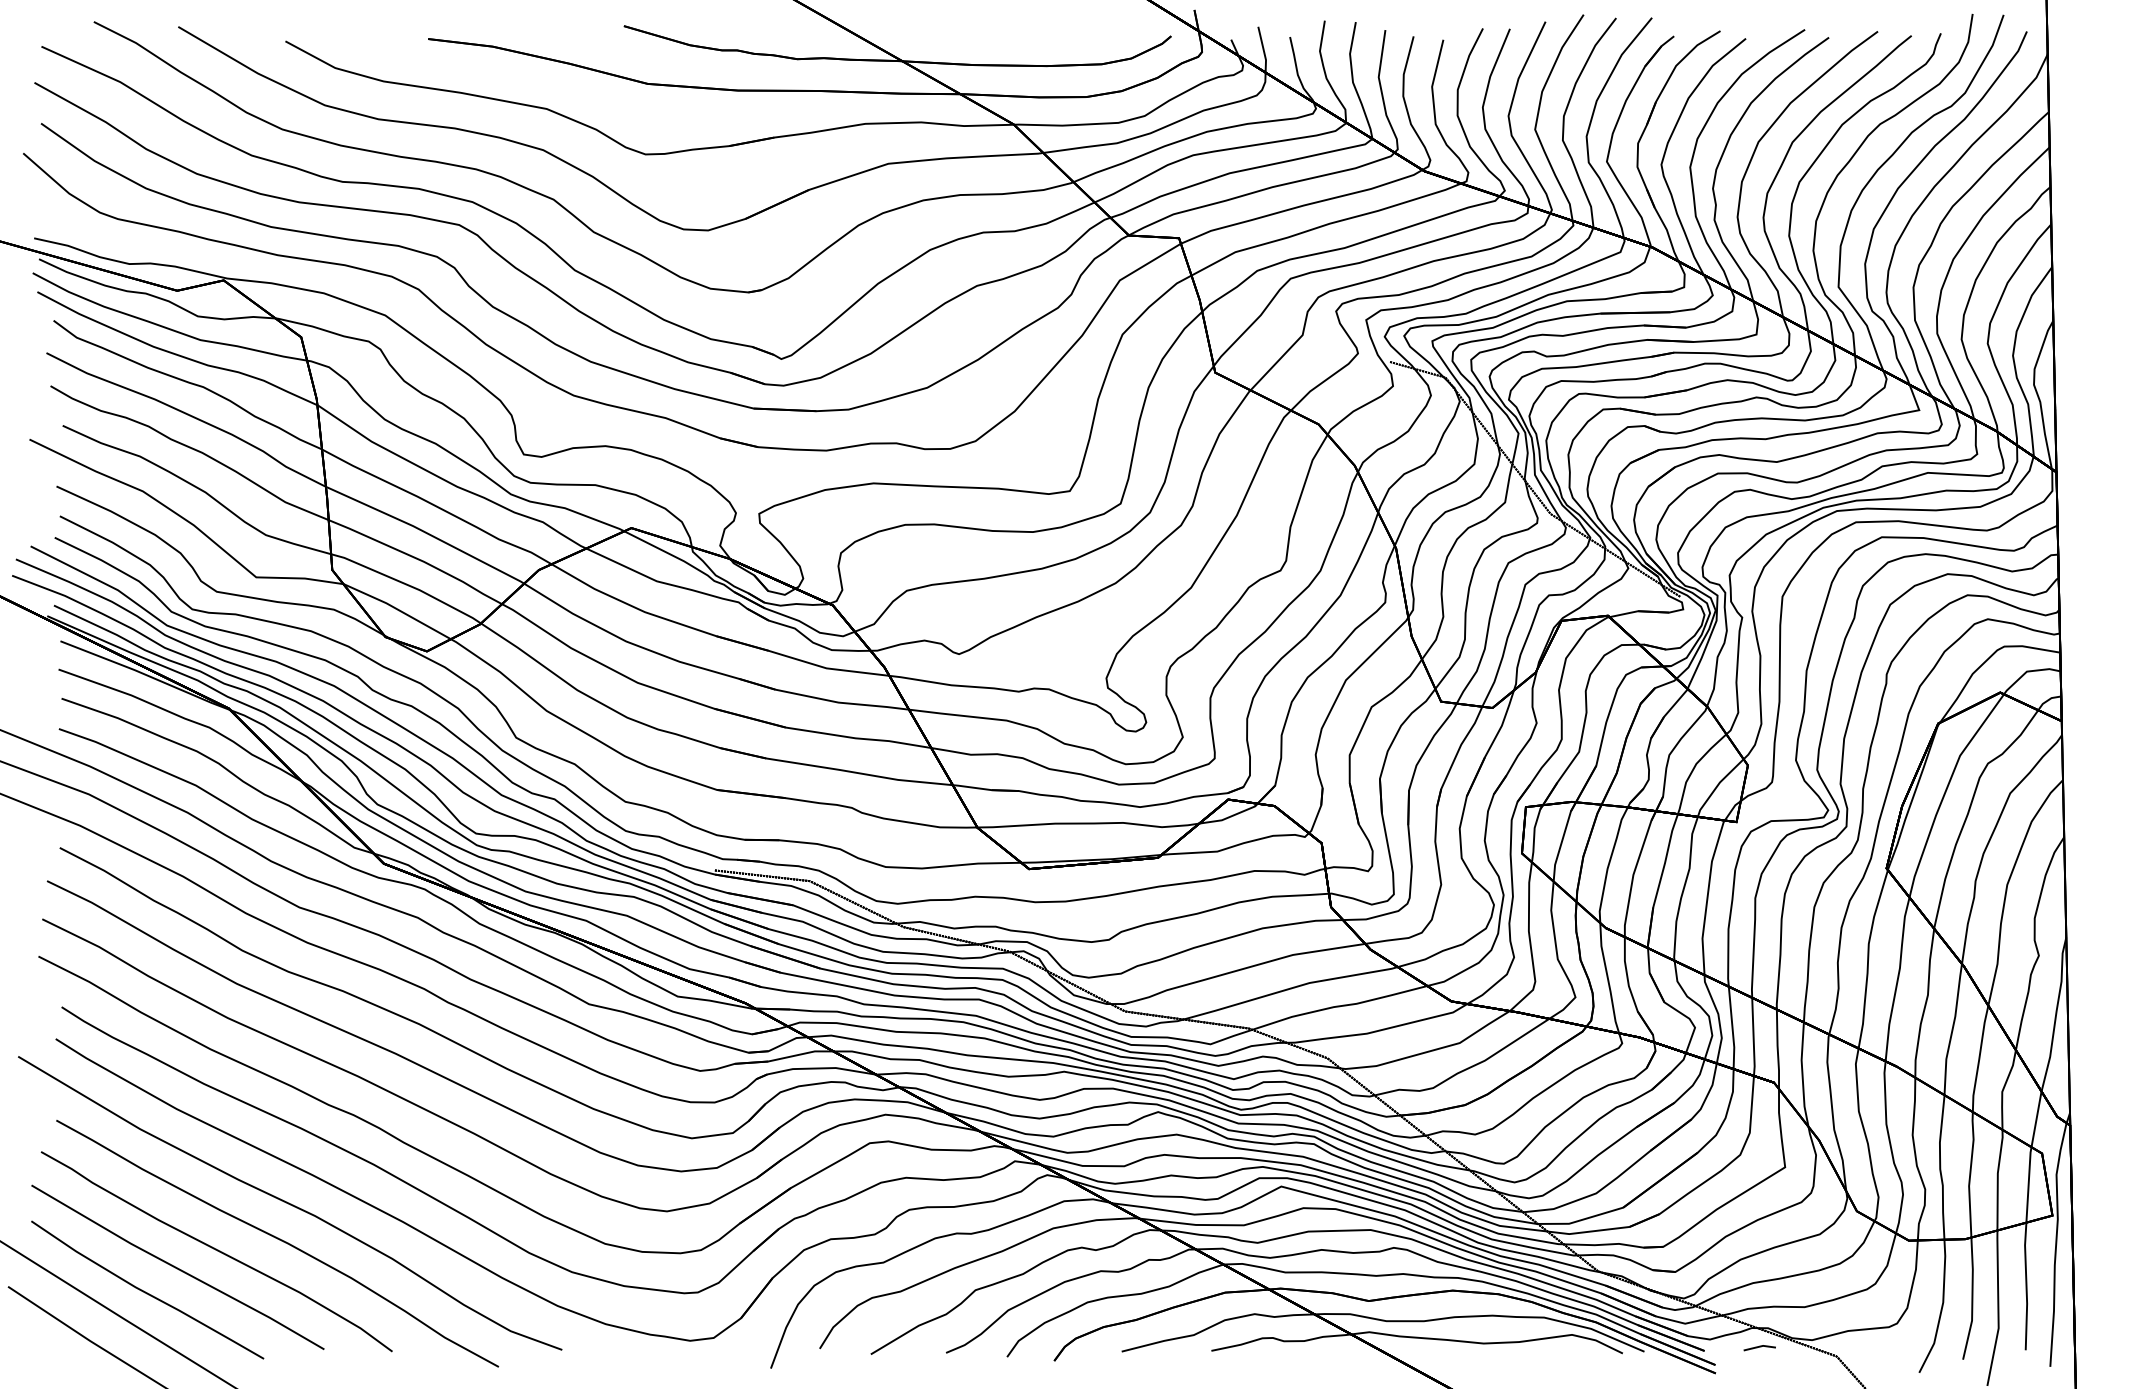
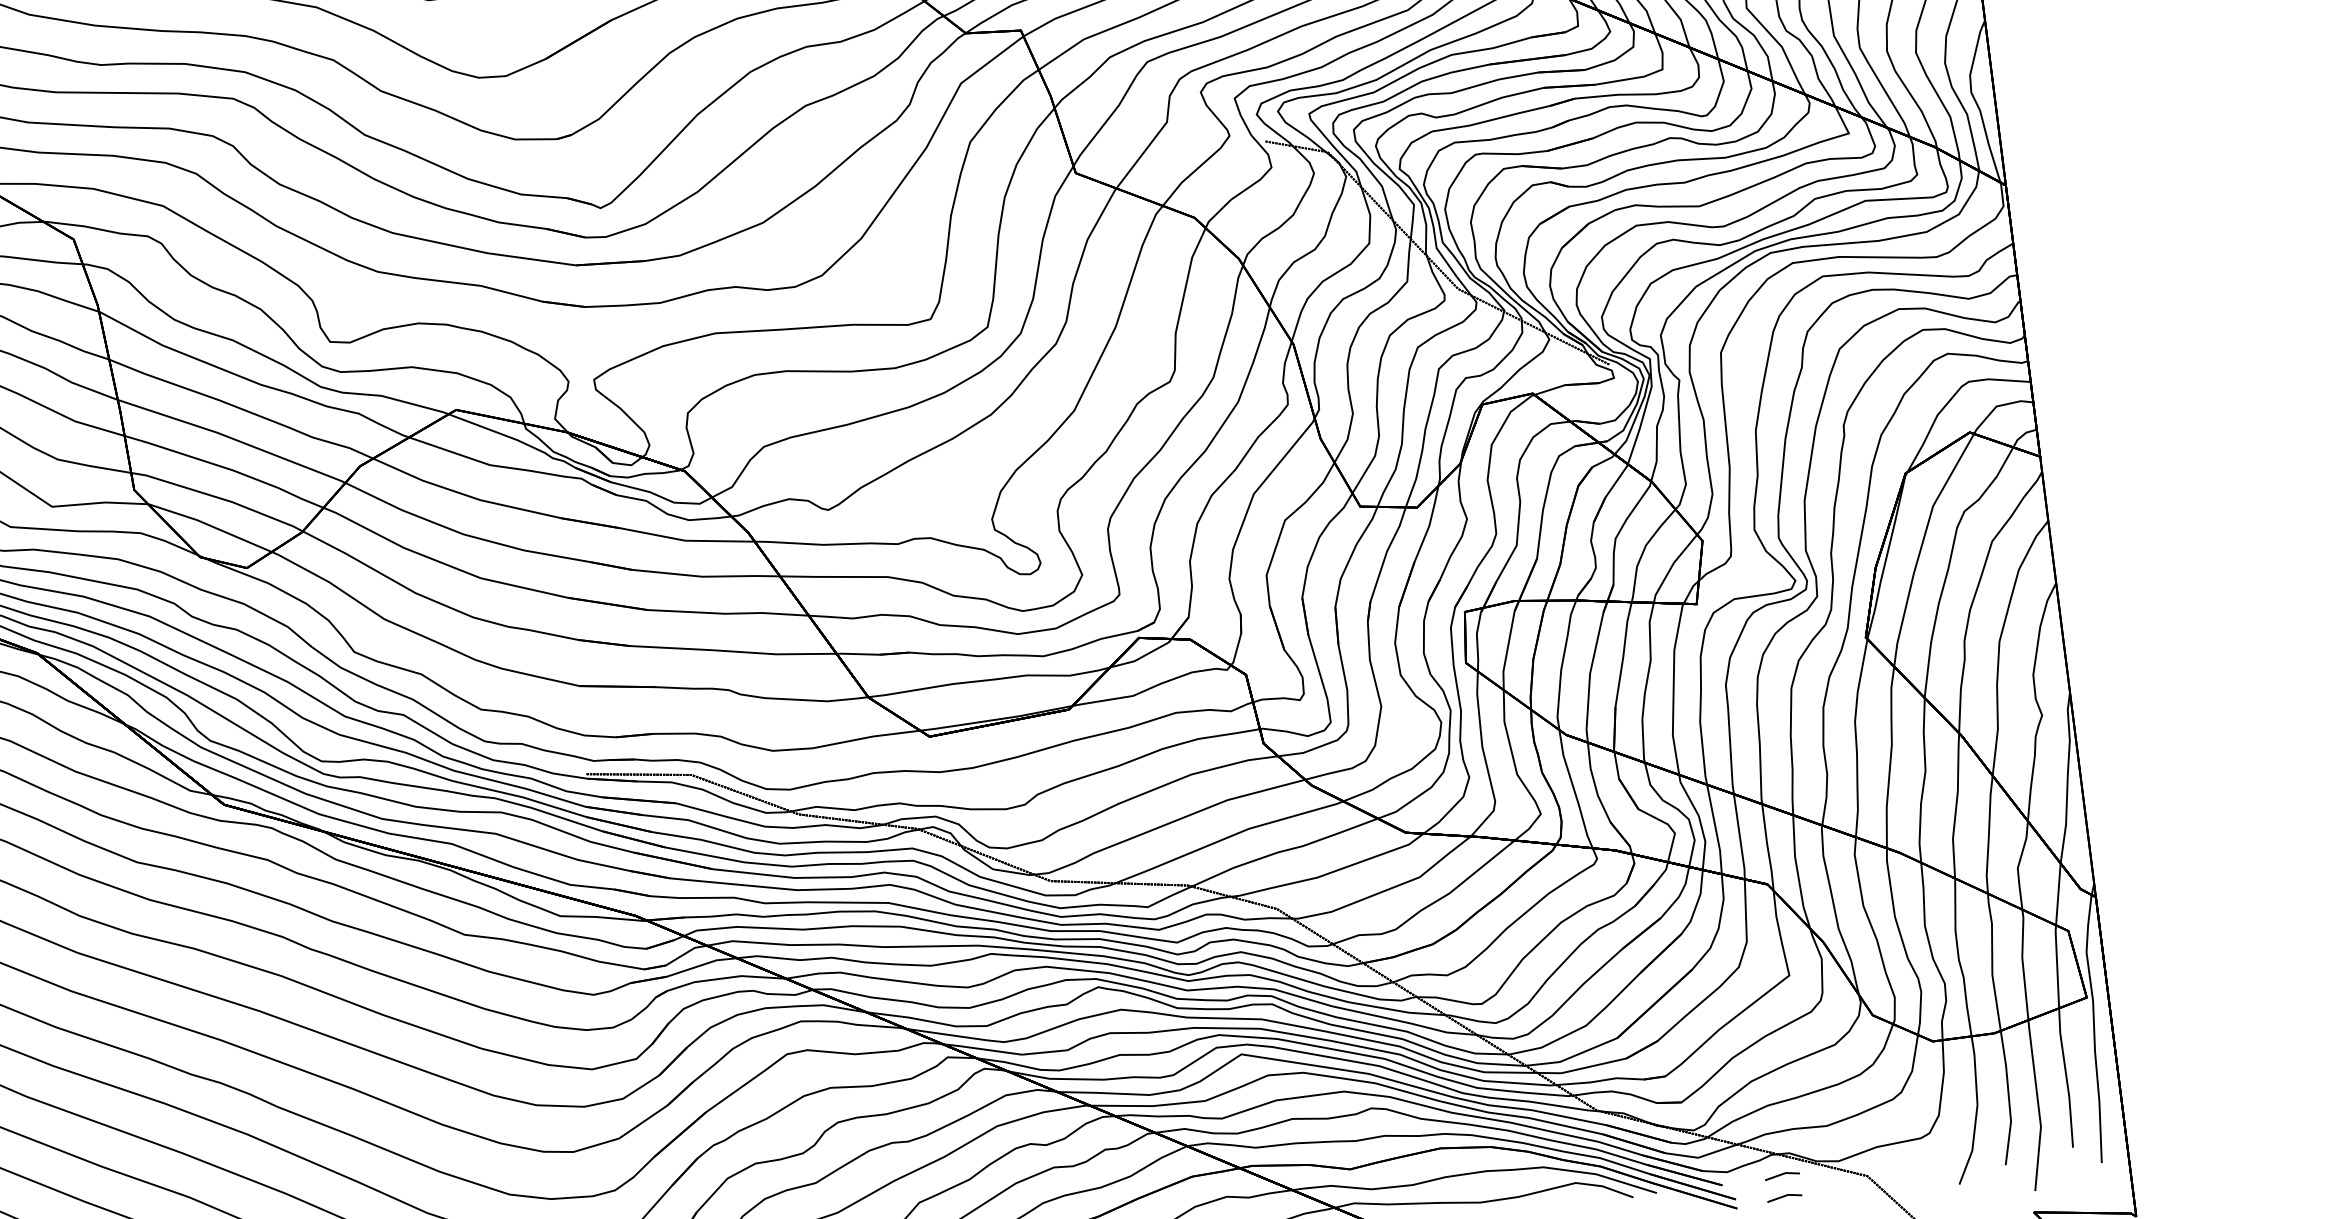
line: (1759, 1367) -> (1784, 1197), added

